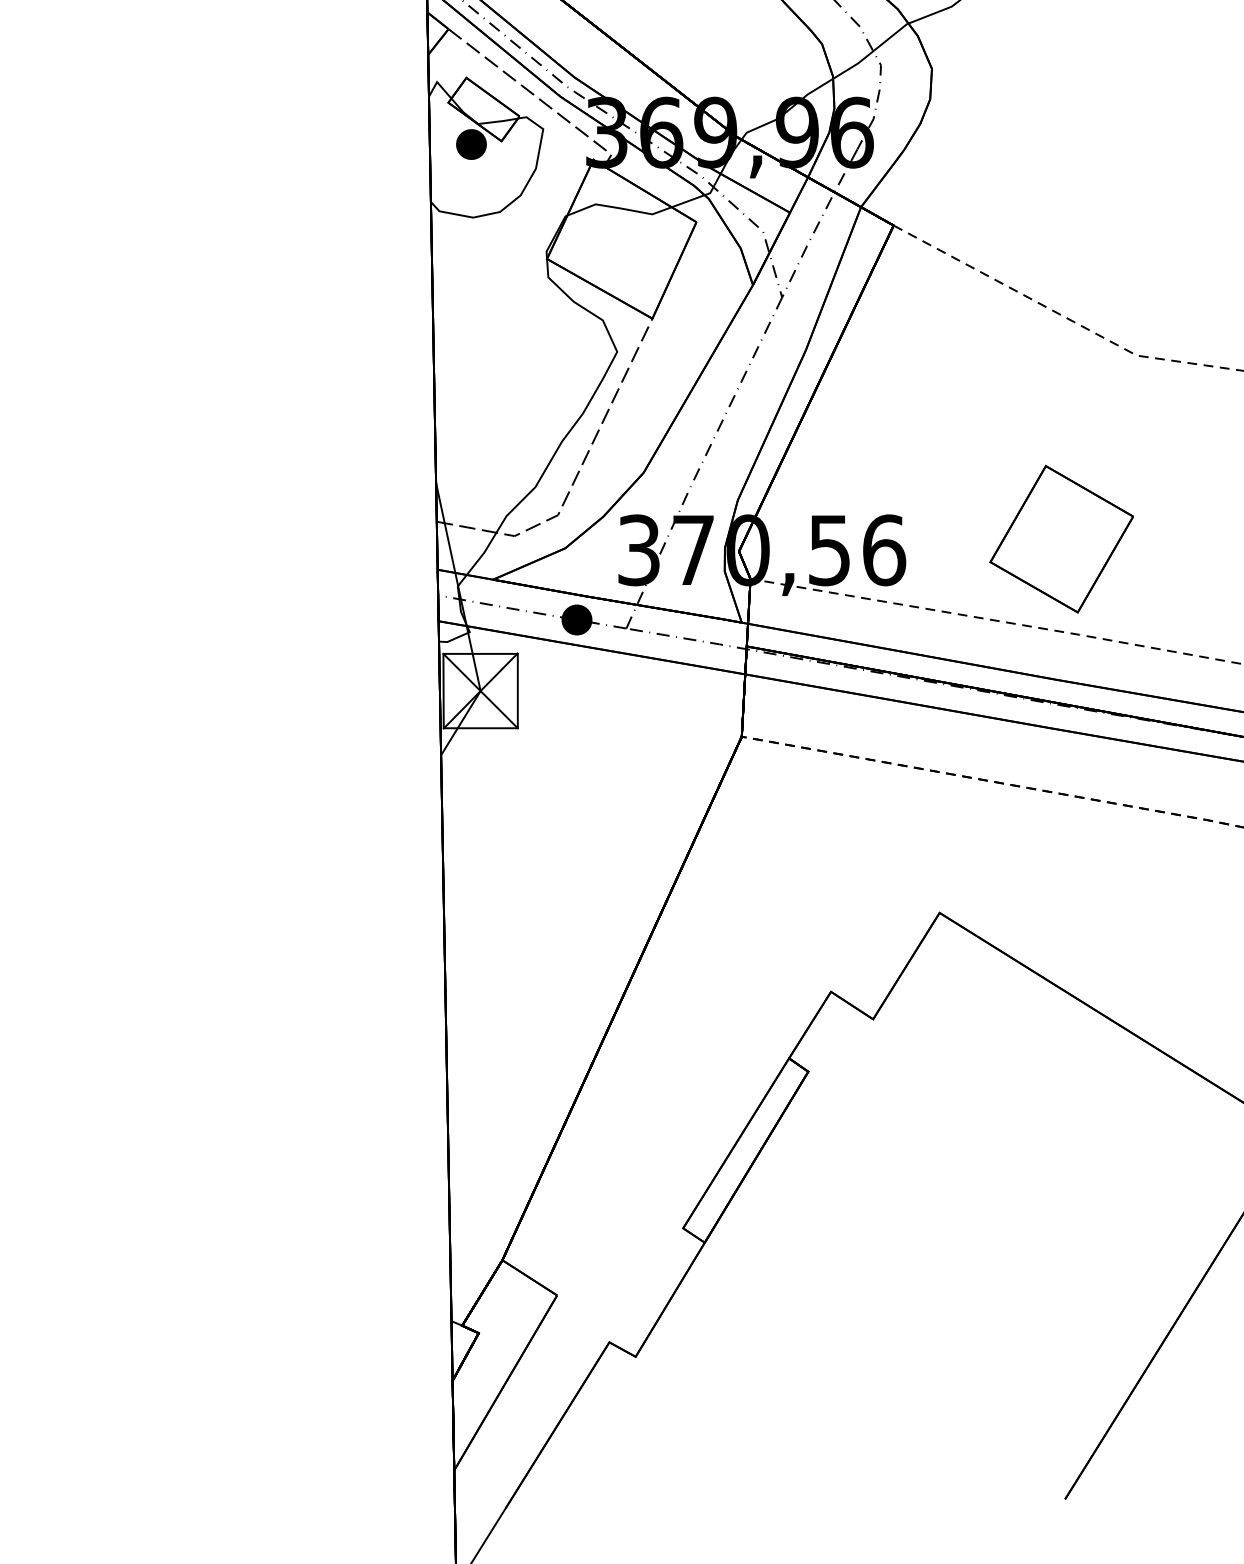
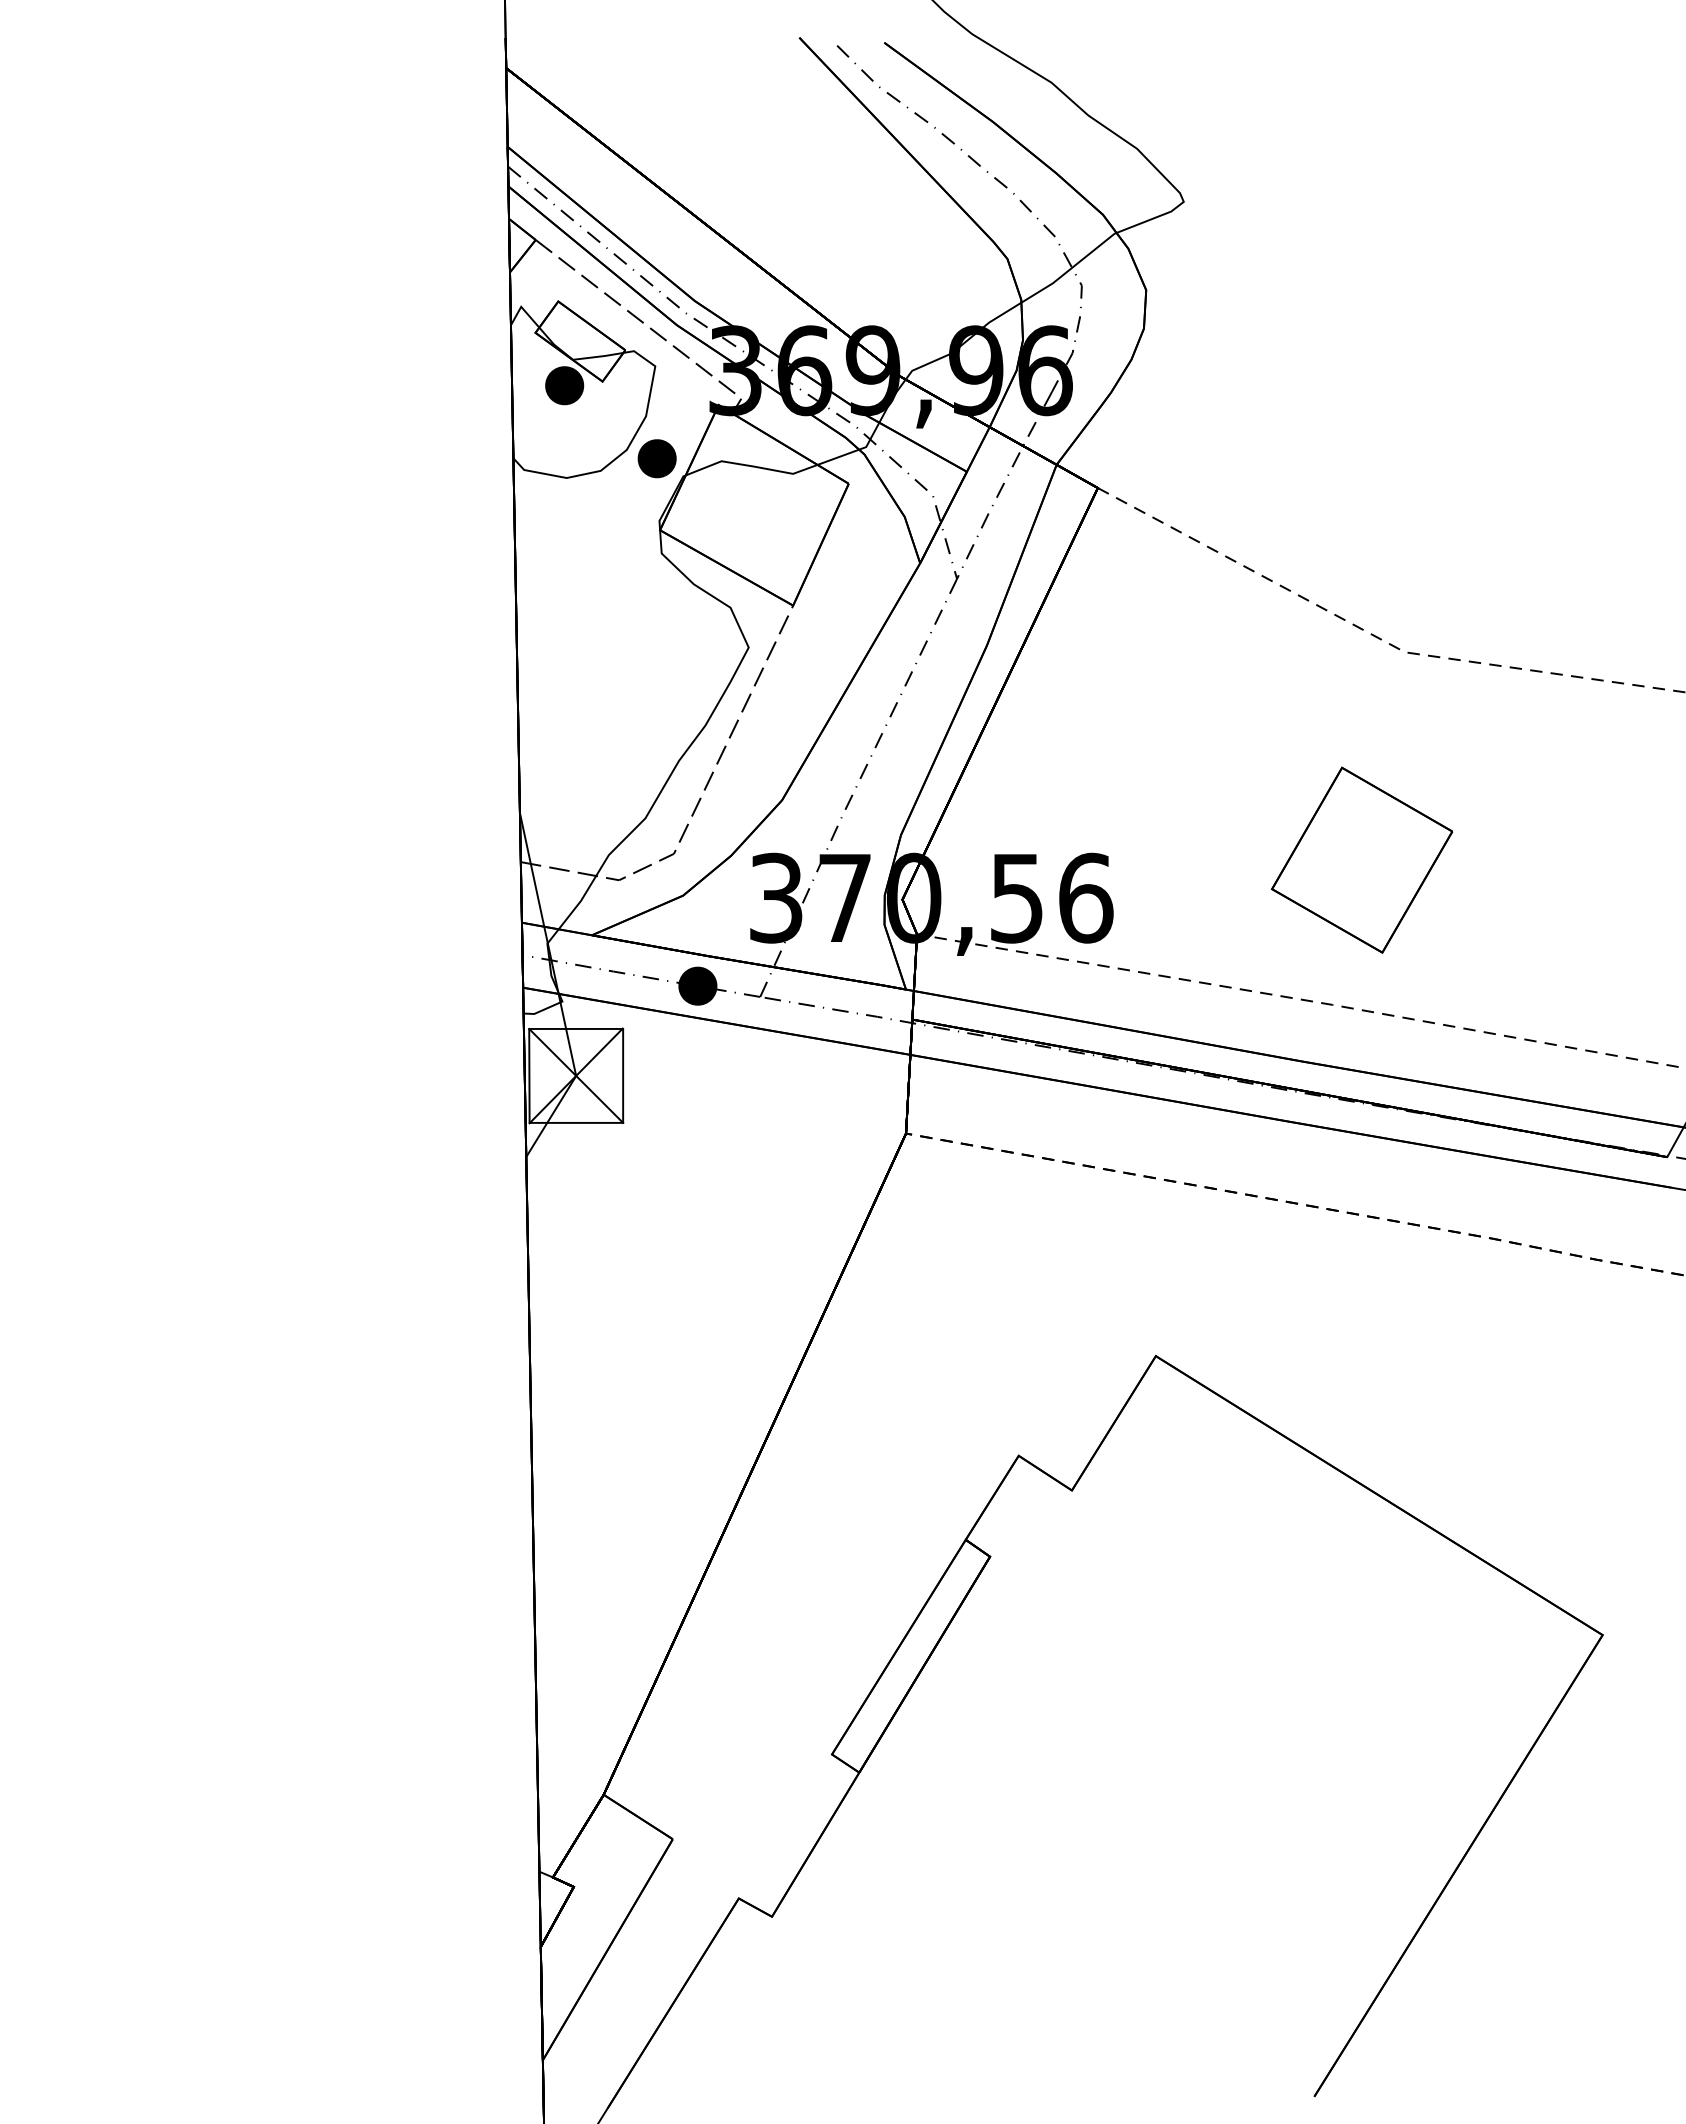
part: (544, 202) -> (656, 458), added
part: (1062, 538) -> (1362, 859), moved

